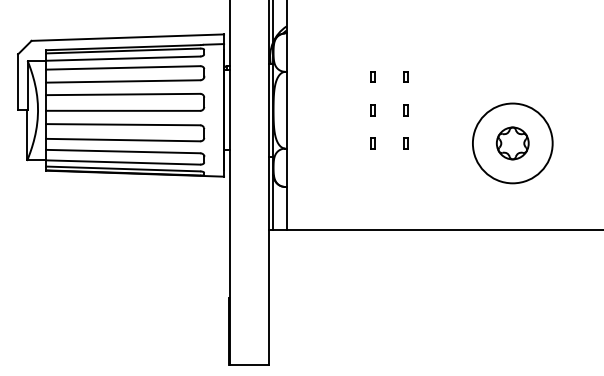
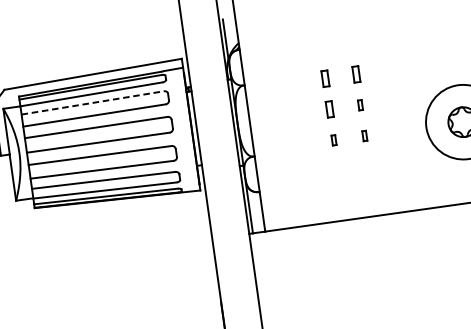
line: (123, 67) -> (93, 102), solid -> dashed
part: (372, 76) -> (324, 78), size x1.6
part: (405, 76) -> (355, 74), size x1.6
part: (372, 110) -> (329, 109), size x1.6

